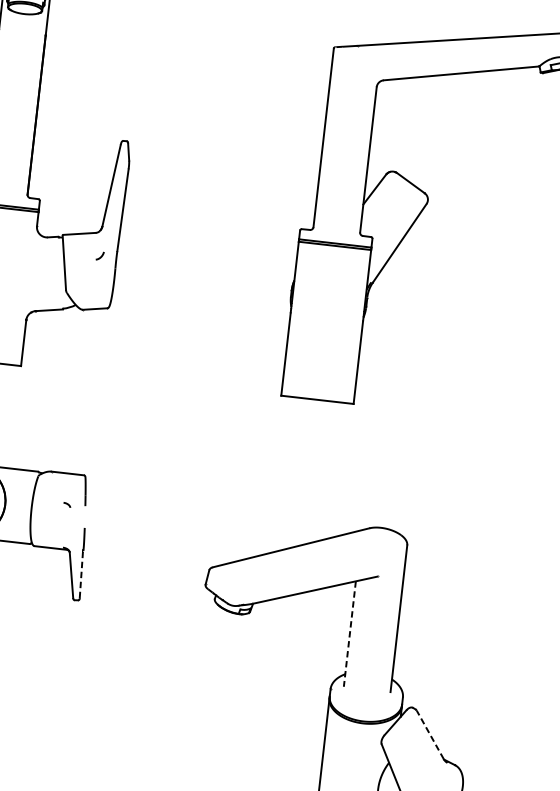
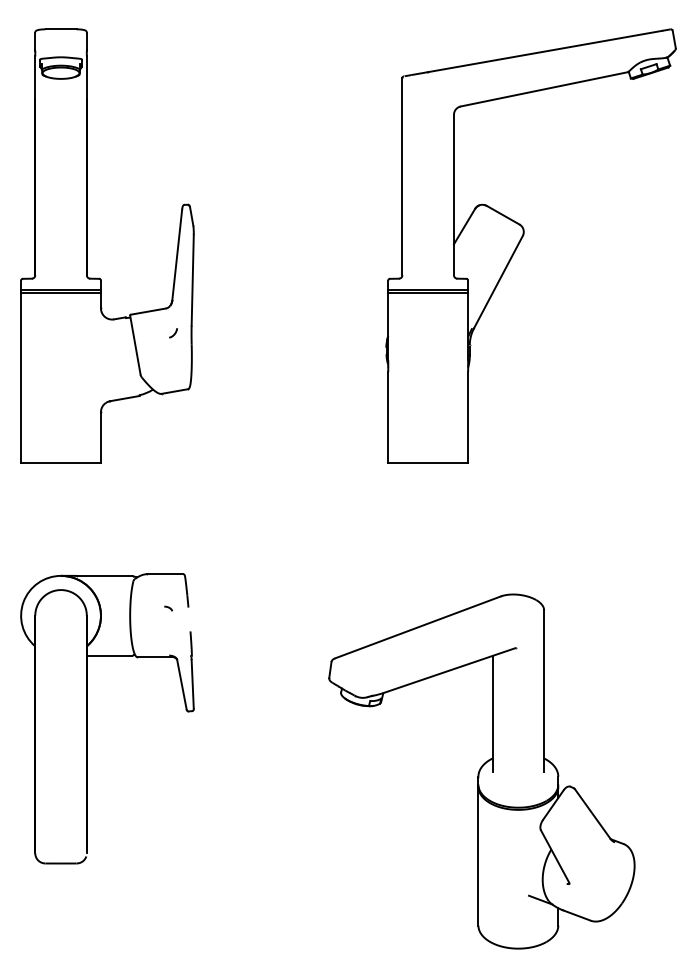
line: (81, 575) -> (192, 683), dashed -> solid
line: (349, 634) -> (492, 714), dashed -> solid
line: (430, 734) -> (592, 813), dashed -> solid

